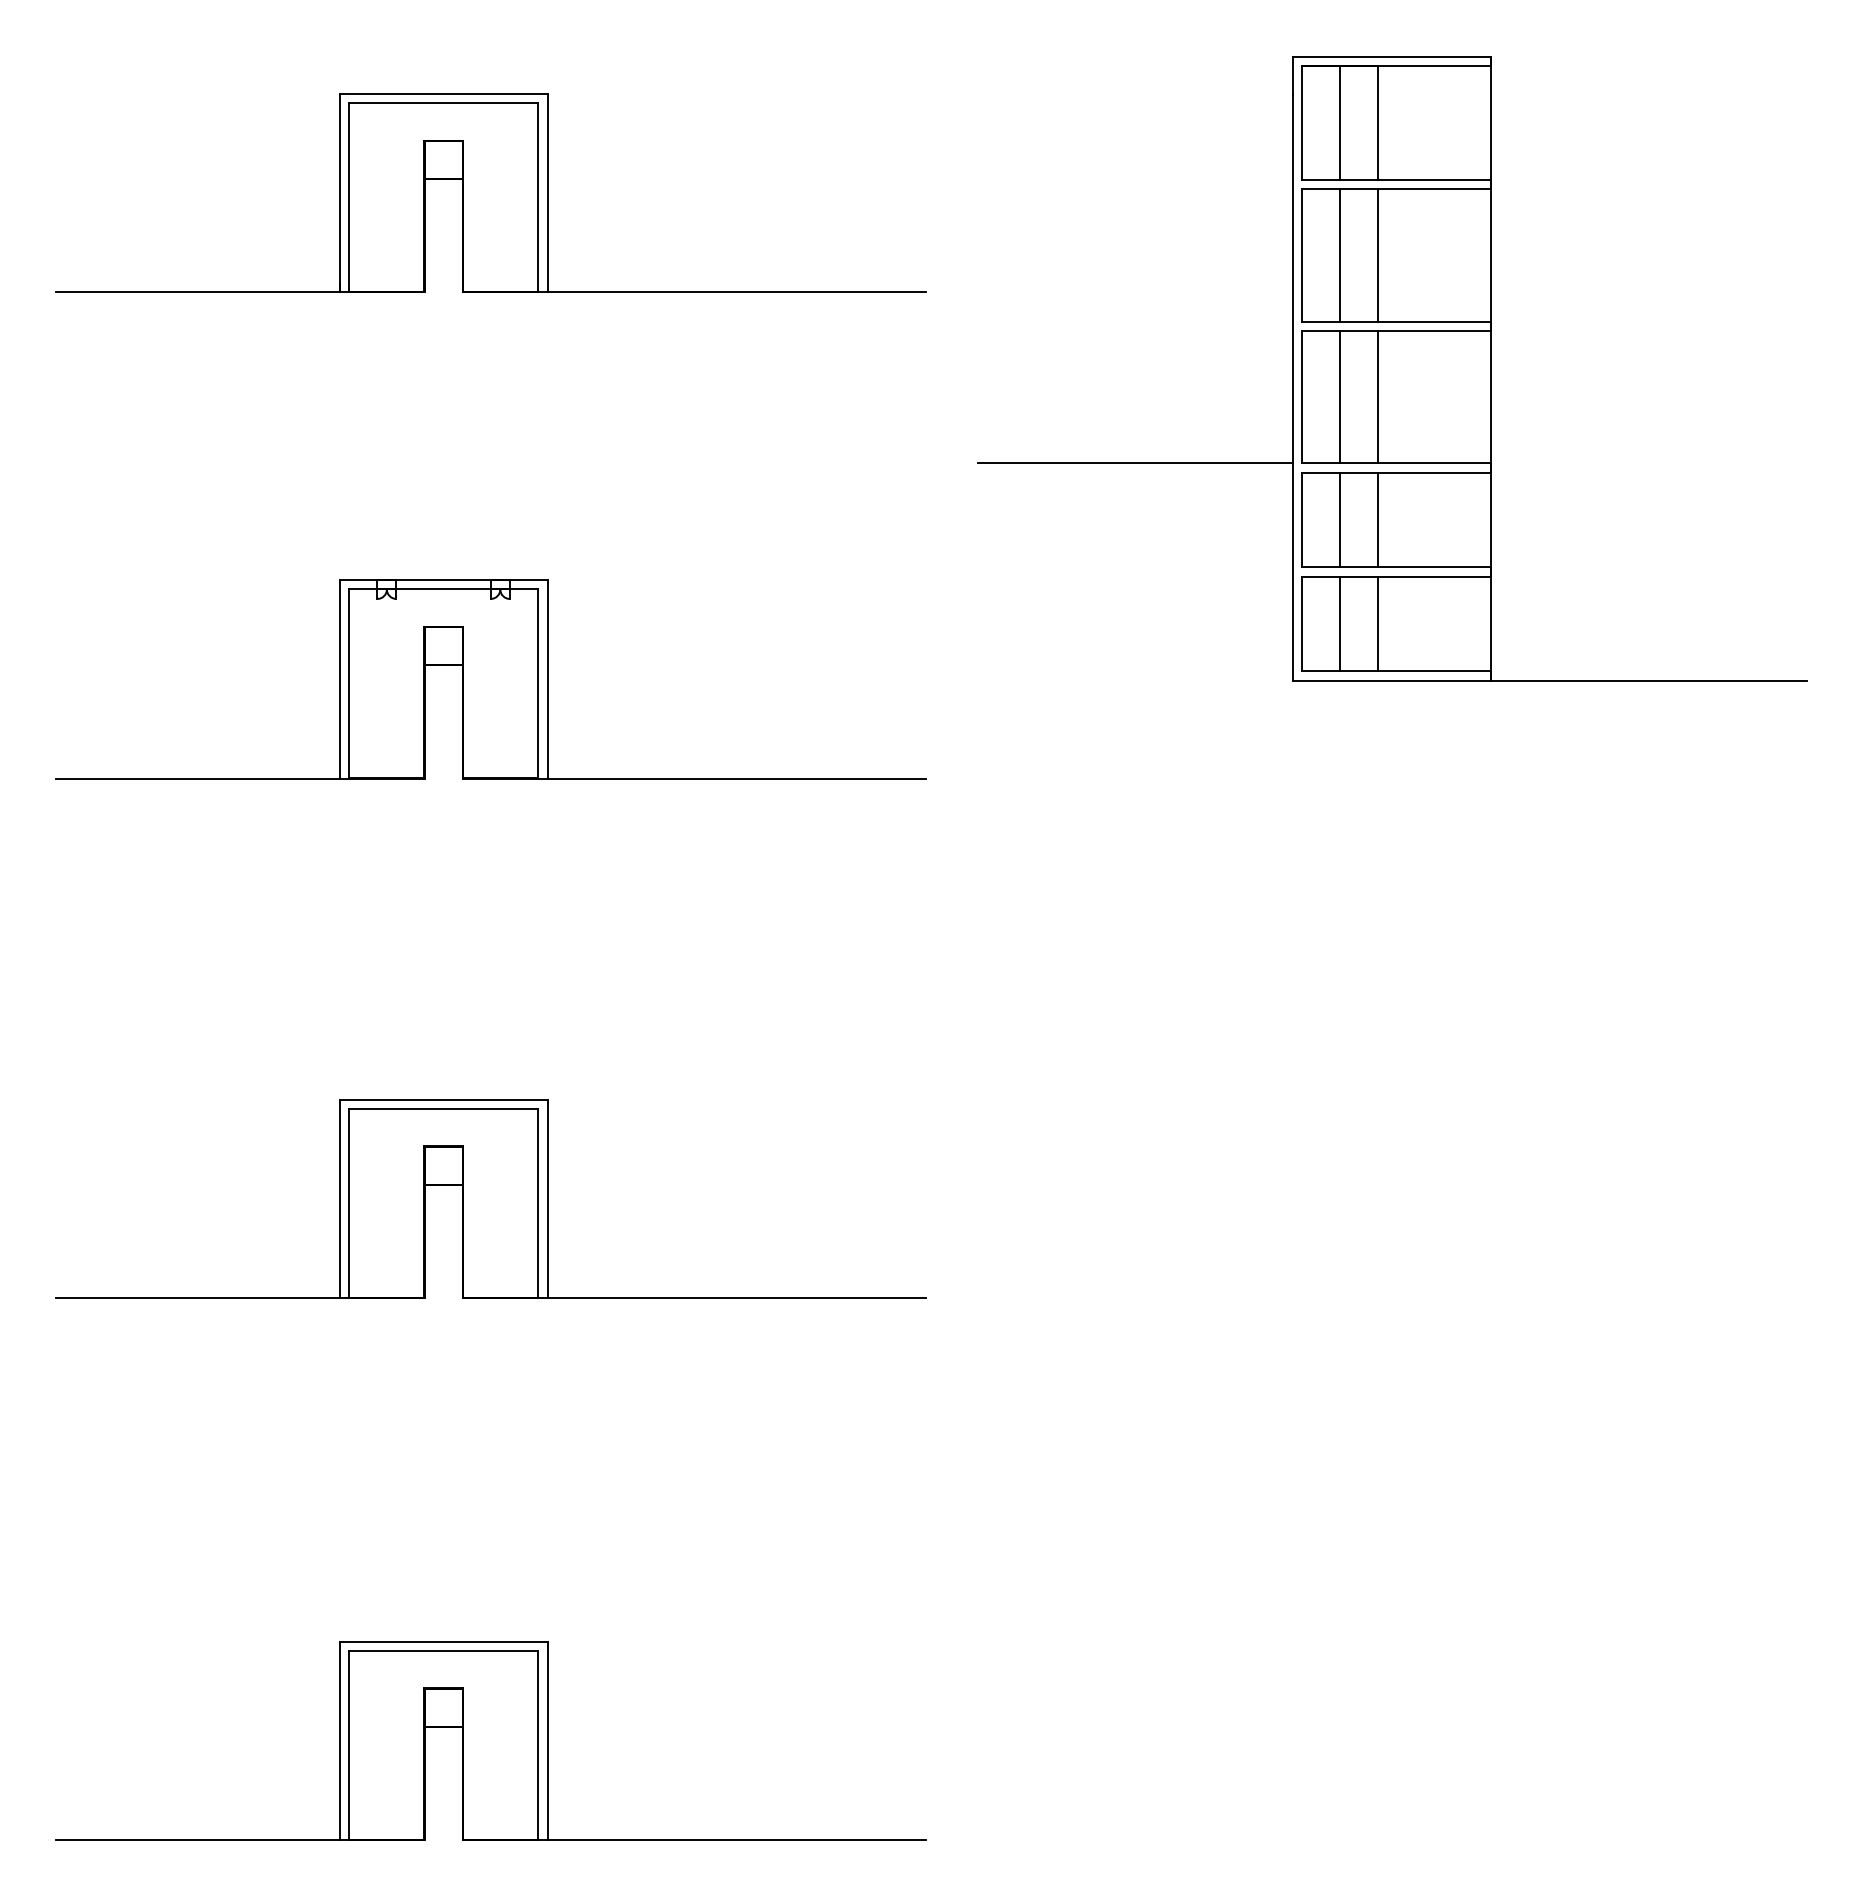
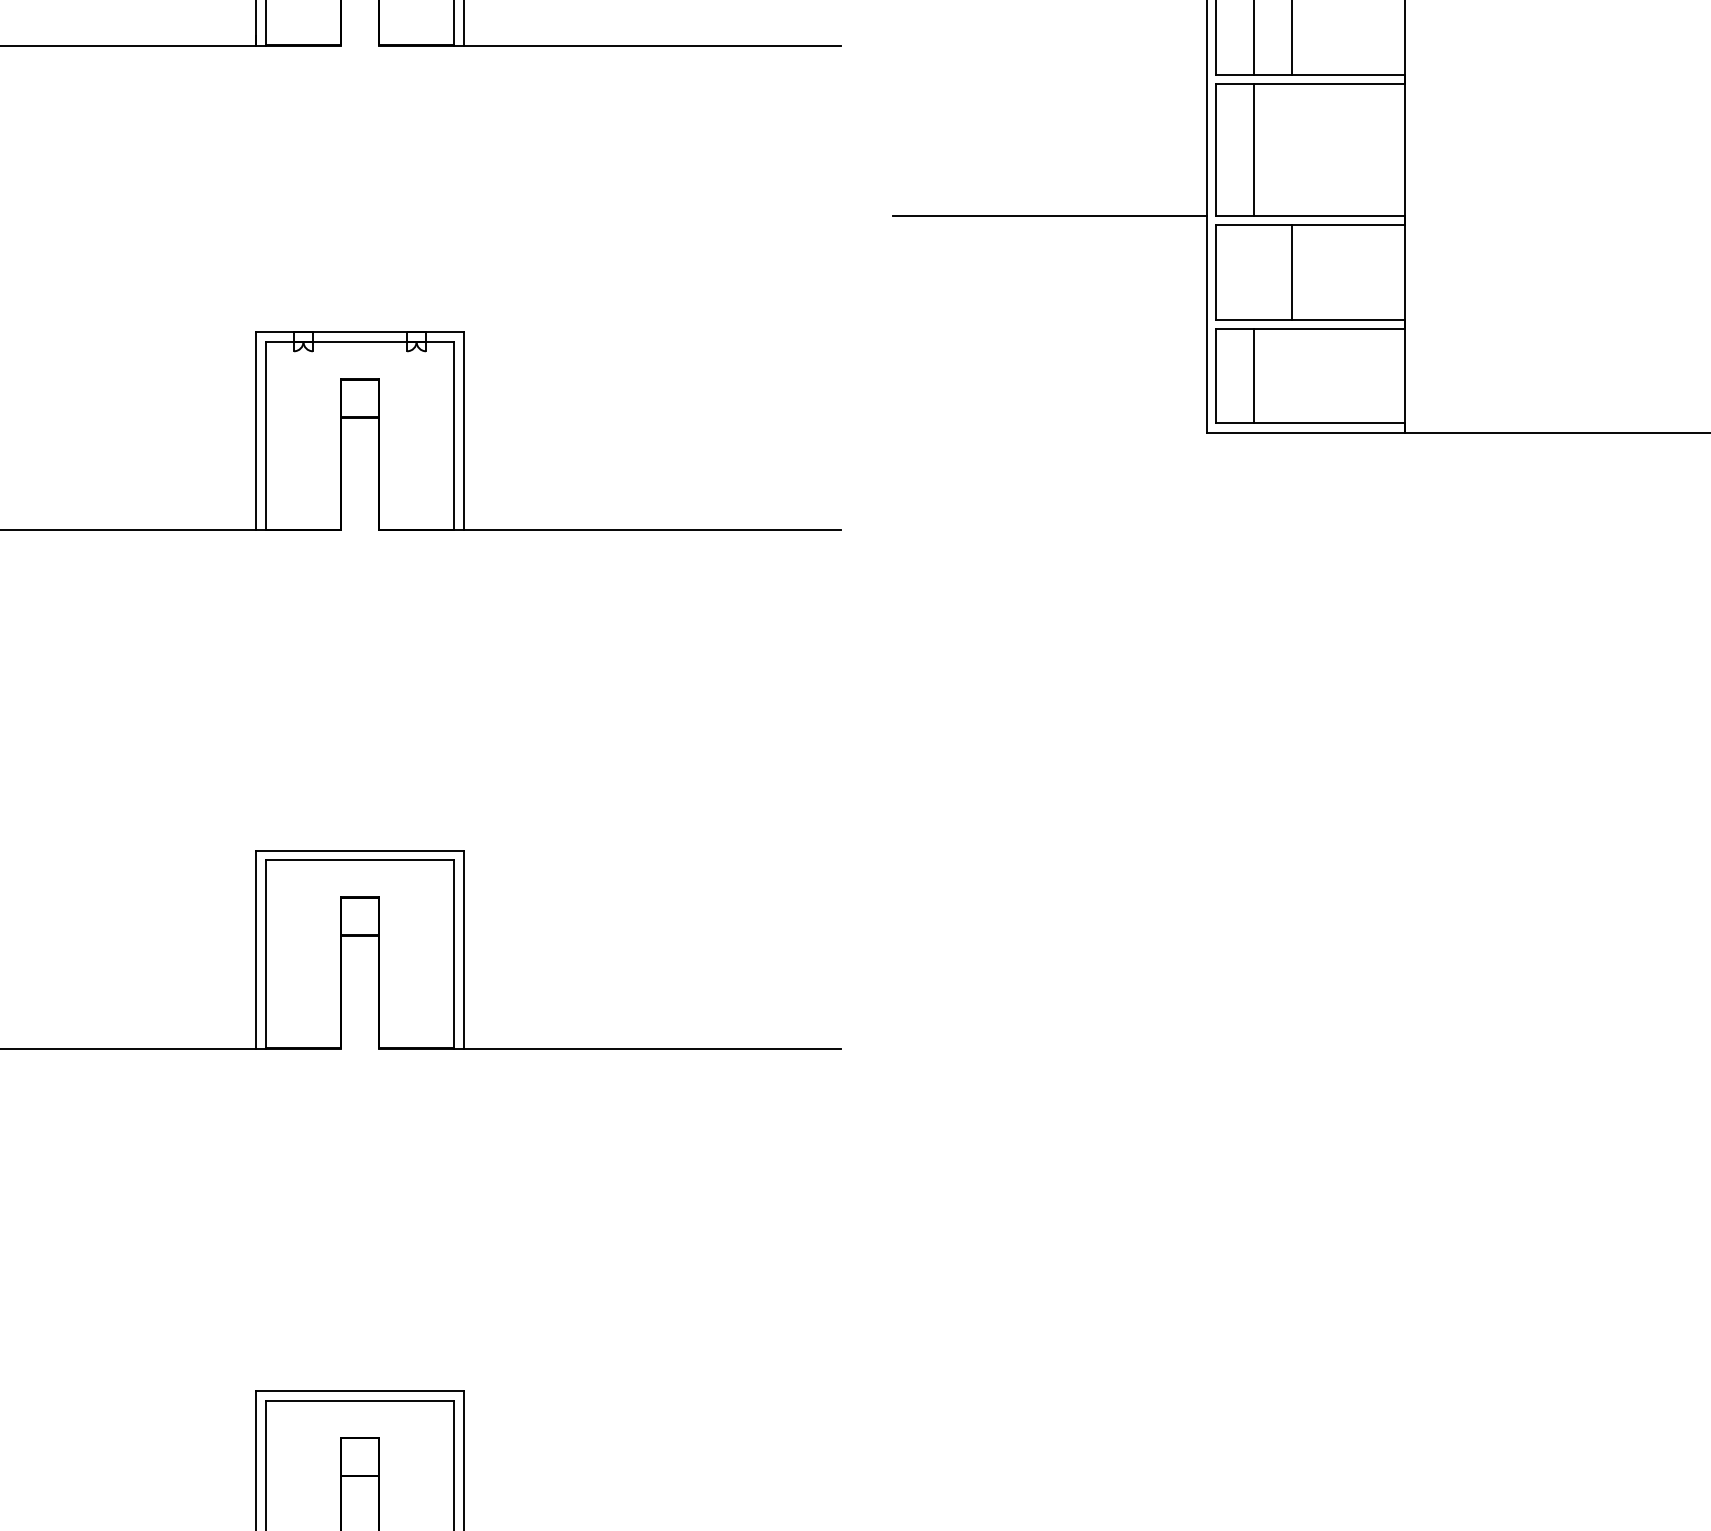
line: (1377, 397) -> (1291, 150), removed
line: (1339, 519) -> (1253, 272), removed
line: (1377, 623) -> (1291, 375), removed

